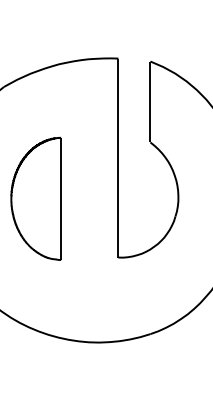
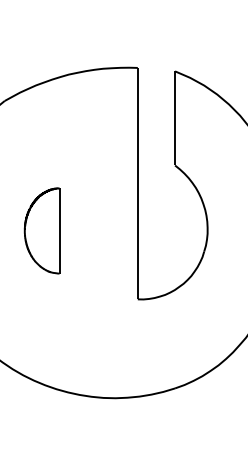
part: (35, 198) -> (41, 230), size x0.6

